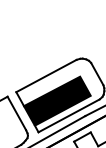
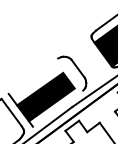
line: (46, 75) -> (33, 75), removed
line: (68, 115) -> (57, 108), removed

